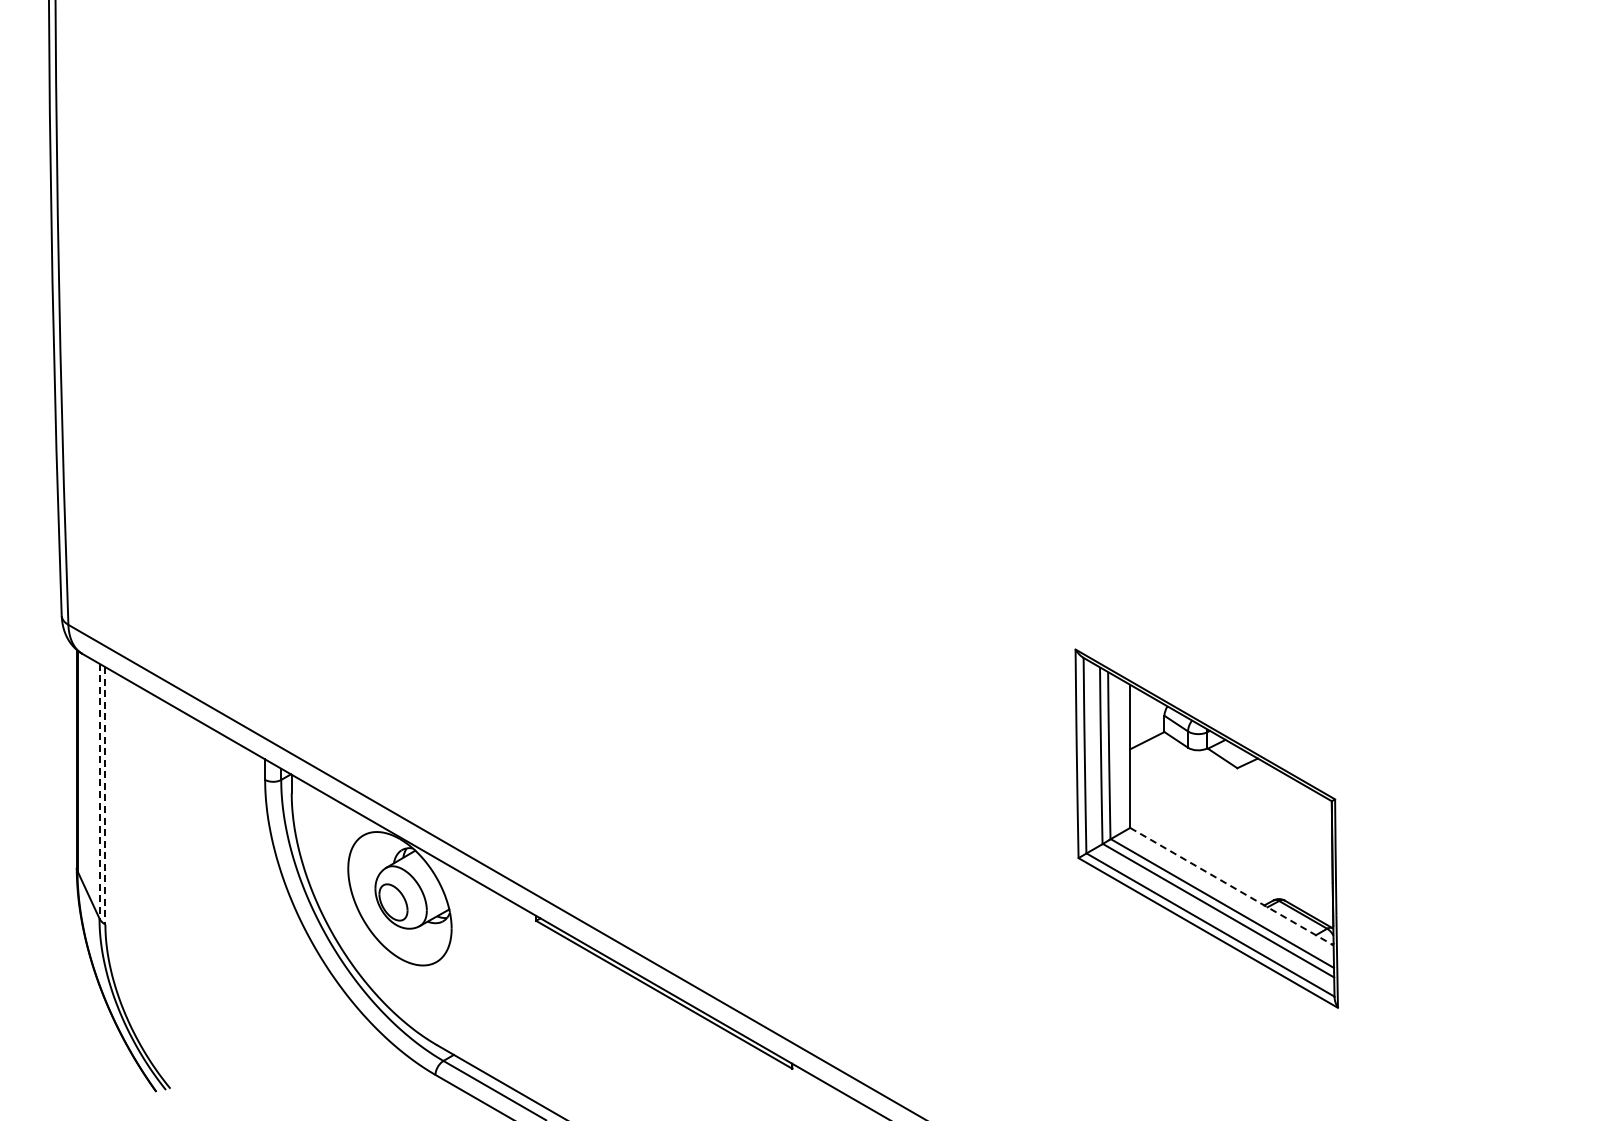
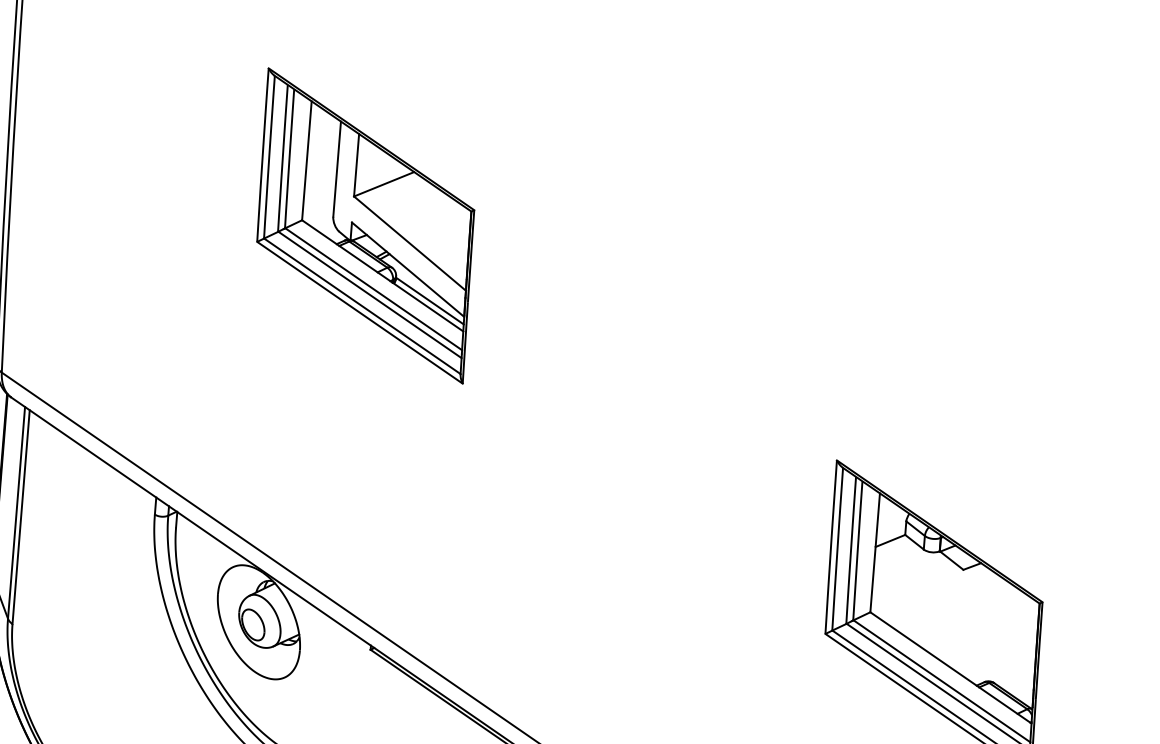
part: (489, 414) -> (365, 225), added
line: (99, 791) -> (16, 513), dashed -> solid
line: (105, 795) -> (21, 516), dashed -> solid
line: (1232, 886) -> (951, 667), dashed -> solid

